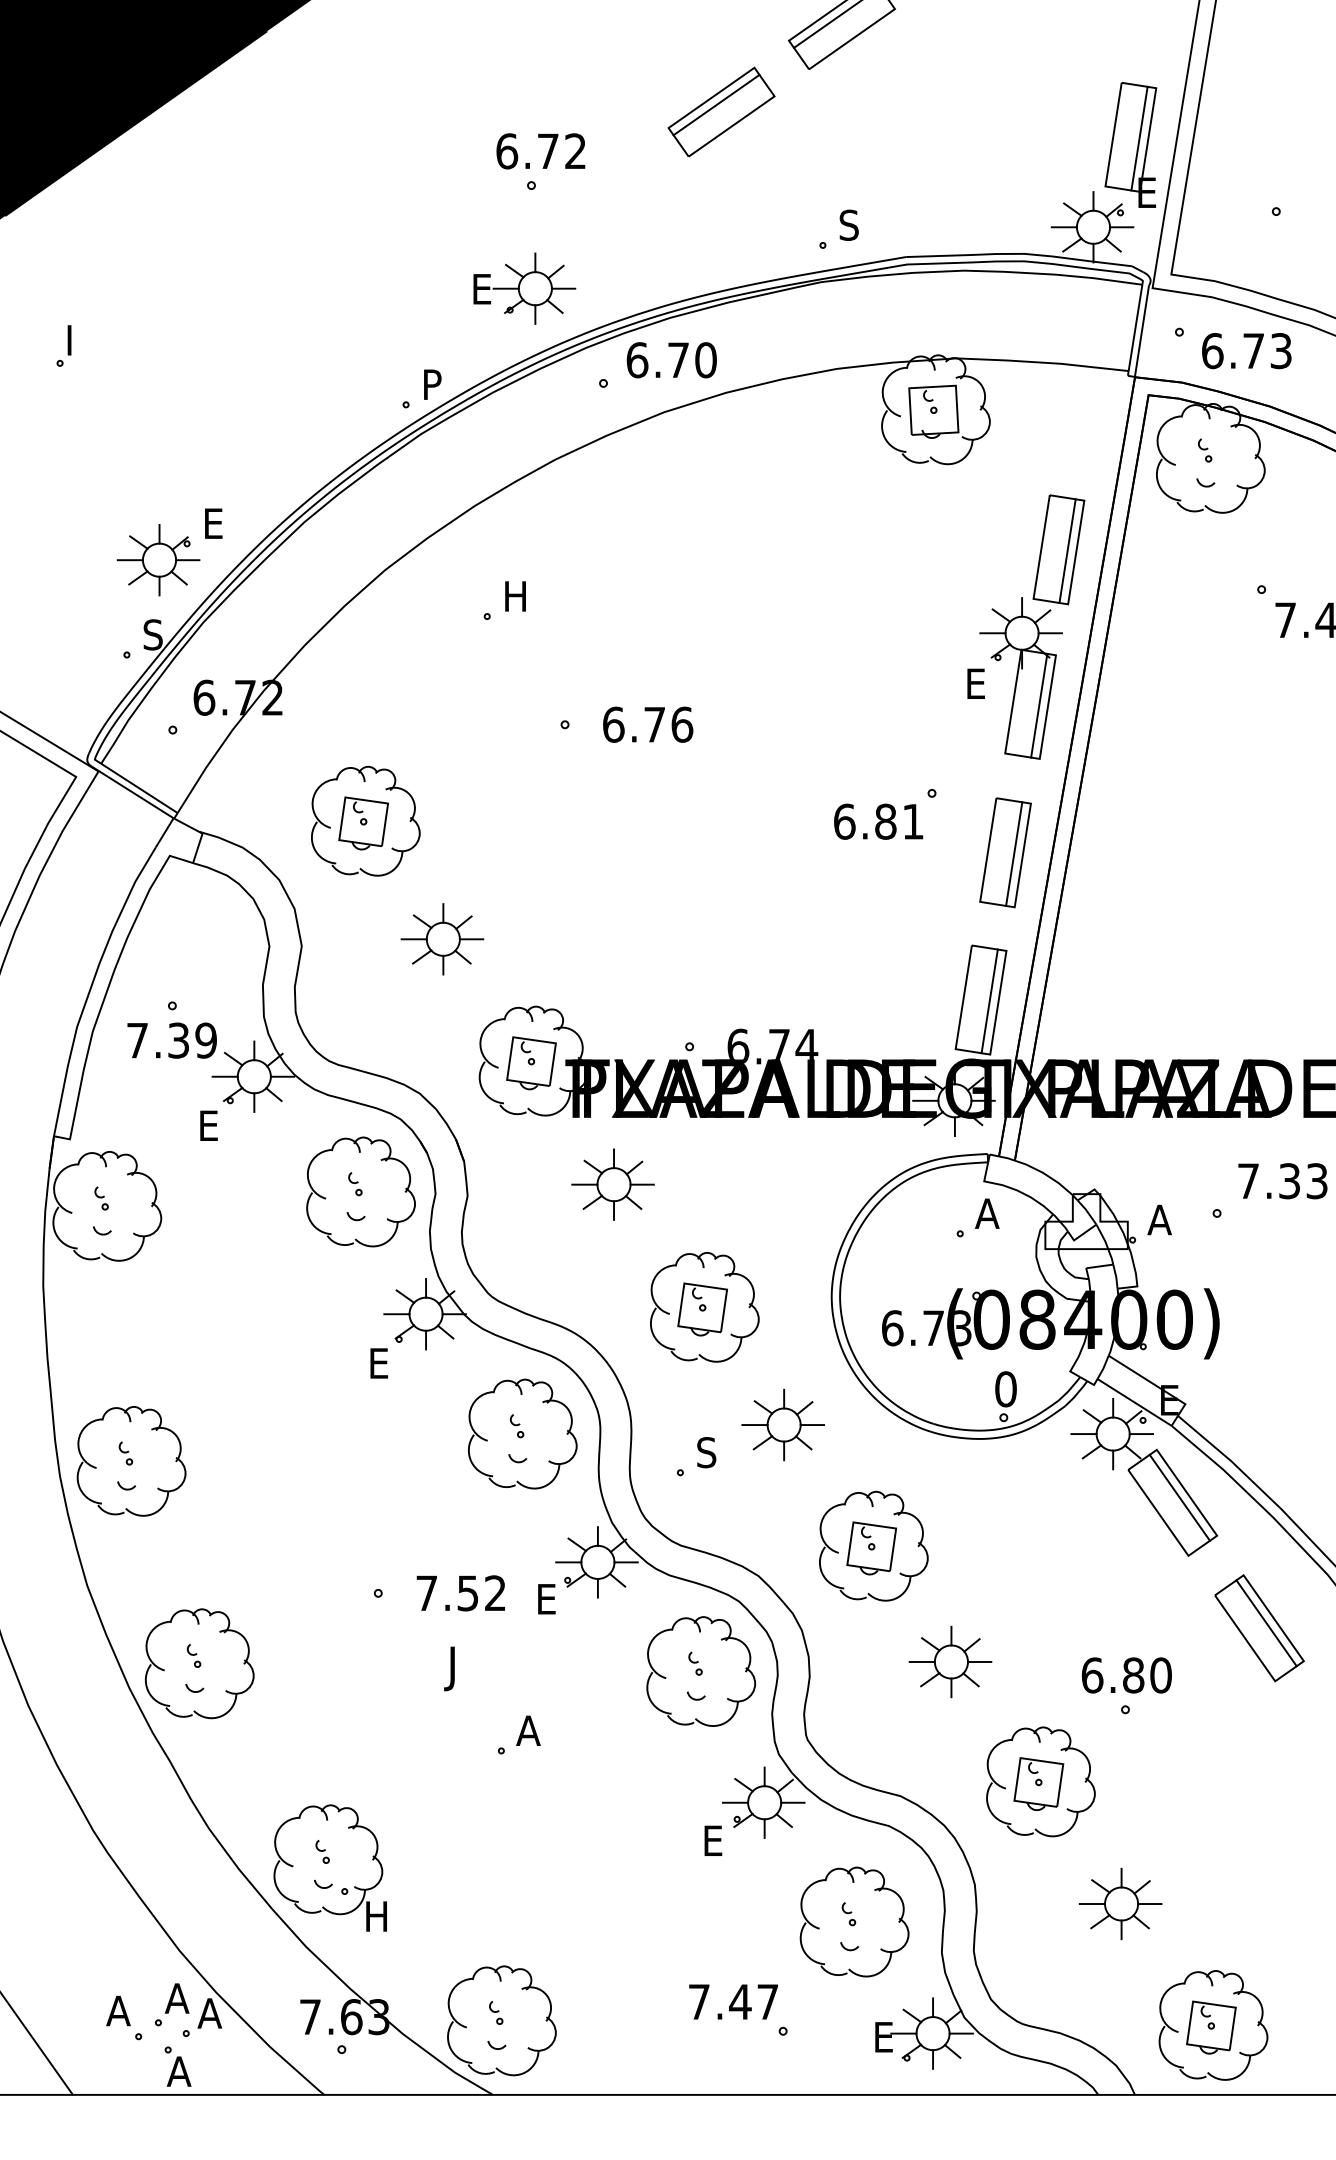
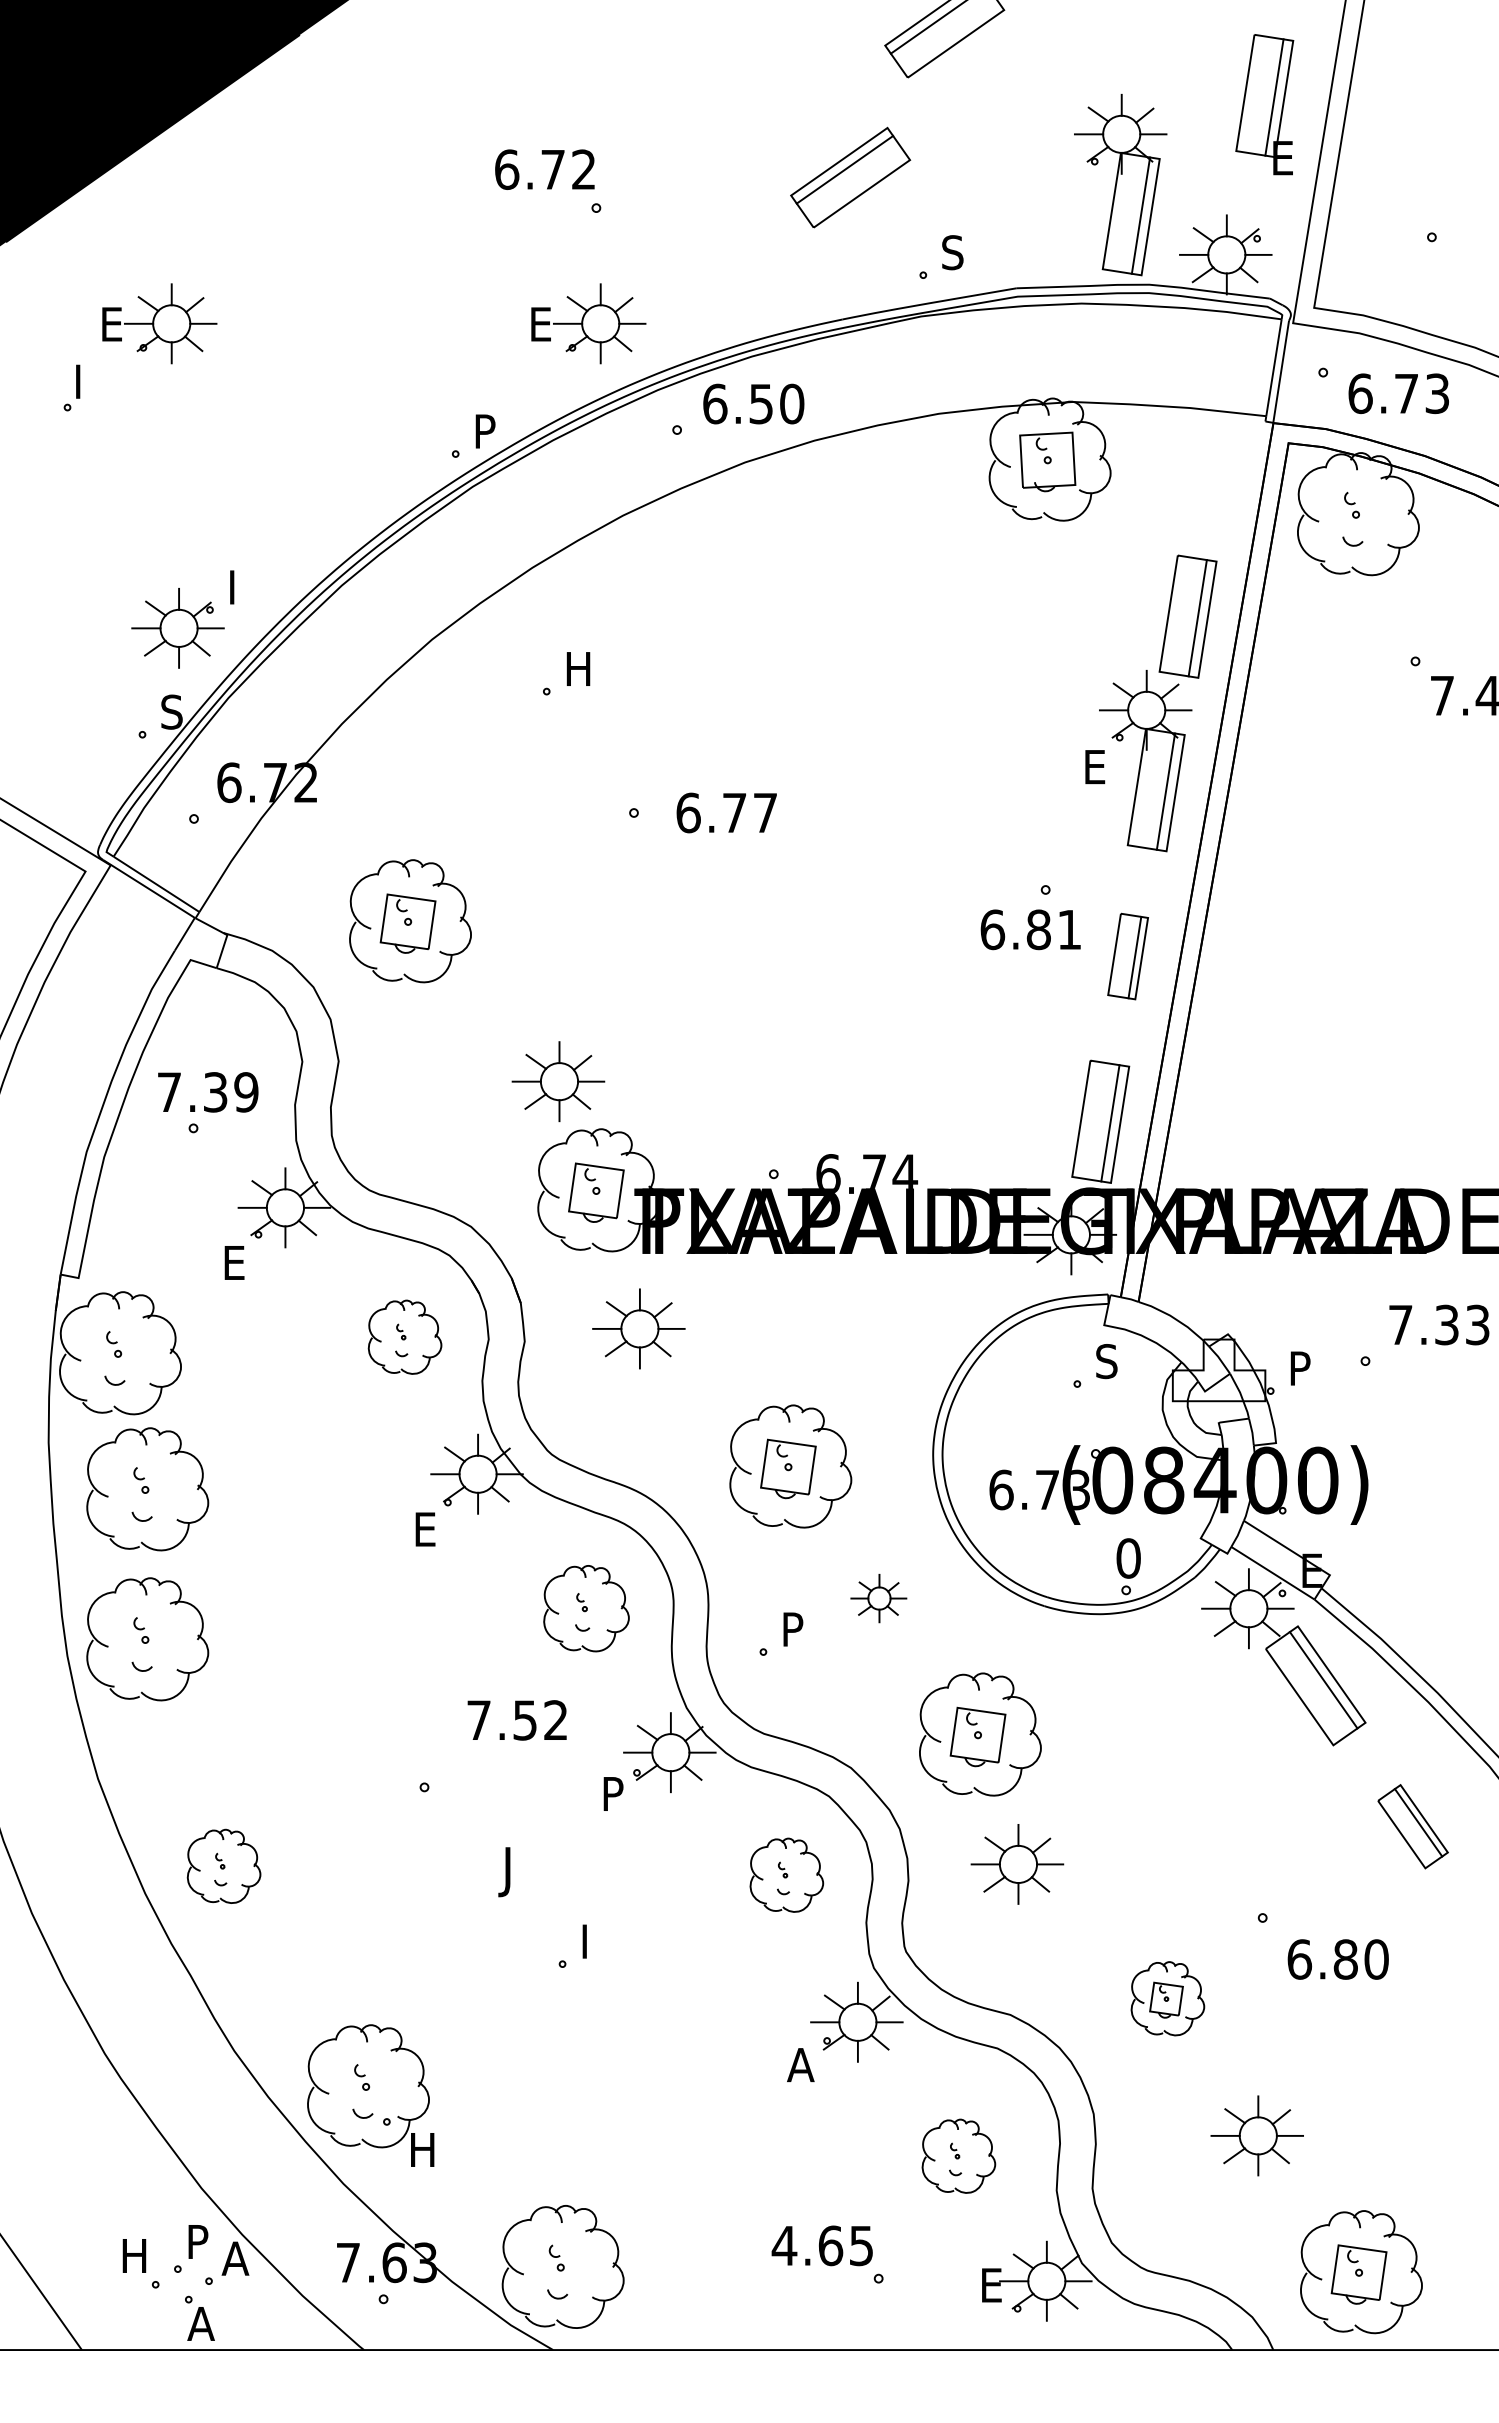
part: (721, 111) -> (850, 177), moved
part: (1130, 144) -> (1264, 104), moved
text: (540, 151) -> (544, 169), moved
part: (998, 165) -> (1120, 185), added
part: (142, 288) -> (159, 323), added
text: (677, 360) -> (760, 404), 6.70 -> 6.50
text: (215, 523) -> (241, 587), E -> I
text: (682, 724) -> (765, 812), 6.76 -> 6.77
text: (878, 821) -> (1030, 929), moved
part: (1004, 852) -> (1127, 956), size x0.7
part: (442, 939) -> (558, 1081), moved
text: (172, 1040) -> (208, 1092), moved
part: (612, 1184) -> (638, 1328), moved
part: (360, 1192) -> (404, 1337), size x0.6
text: (987, 1213) -> (1107, 1361), A -> S
text: (1159, 1219) -> (1300, 1368), A -> P
part: (131, 1327) -> (147, 1489), added
part: (782, 1424) -> (878, 1598), size x0.6
part: (522, 1433) -> (586, 1608), size x0.7
text: (706, 1452) -> (792, 1629), S -> P
text: (460, 1593) -> (516, 1720), moved
text: (548, 1598) -> (615, 1793), E -> P
part: (1258, 1628) -> (1412, 1826), size x0.7
part: (950, 1662) -> (1017, 1864), moved
part: (199, 1663) -> (223, 1866), size x0.6
part: (700, 1671) -> (786, 1875), size x0.6
text: (1126, 1675) -> (1337, 1959), moved
text: (528, 1730) -> (592, 1941), A -> I
part: (1040, 1781) -> (1167, 1998), size x0.6
text: (713, 1841) -> (800, 2065), E -> A
part: (854, 1922) -> (958, 2156), size x0.6
text: (176, 1998) -> (198, 2241), A -> P
text: (732, 2001) -> (821, 2245), 7.47 -> 4.65
text: (118, 2010) -> (132, 2255), A -> H

